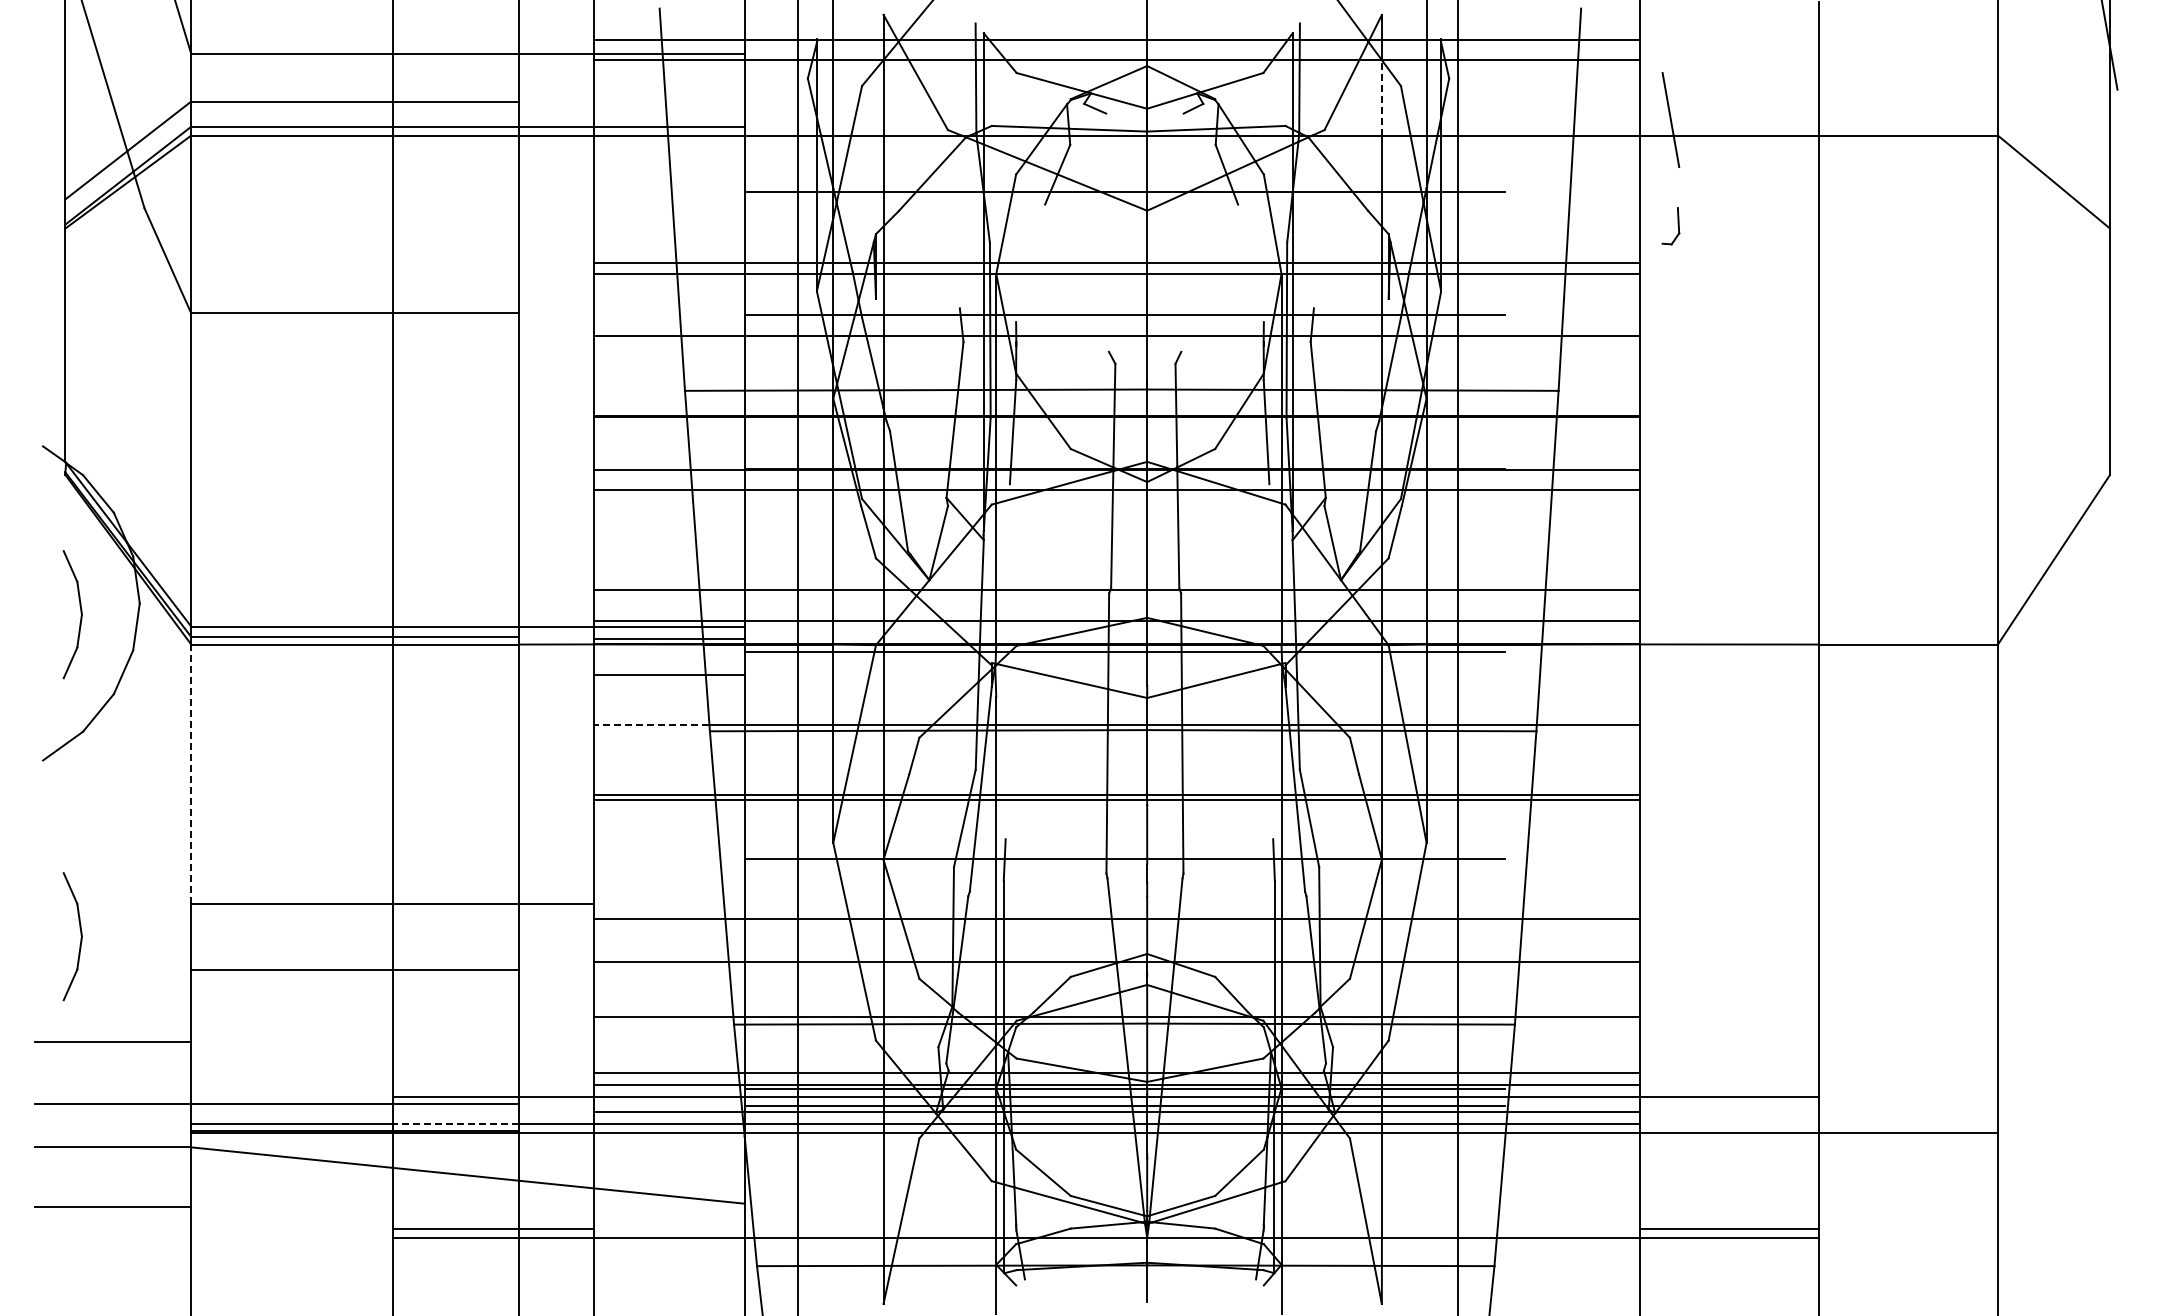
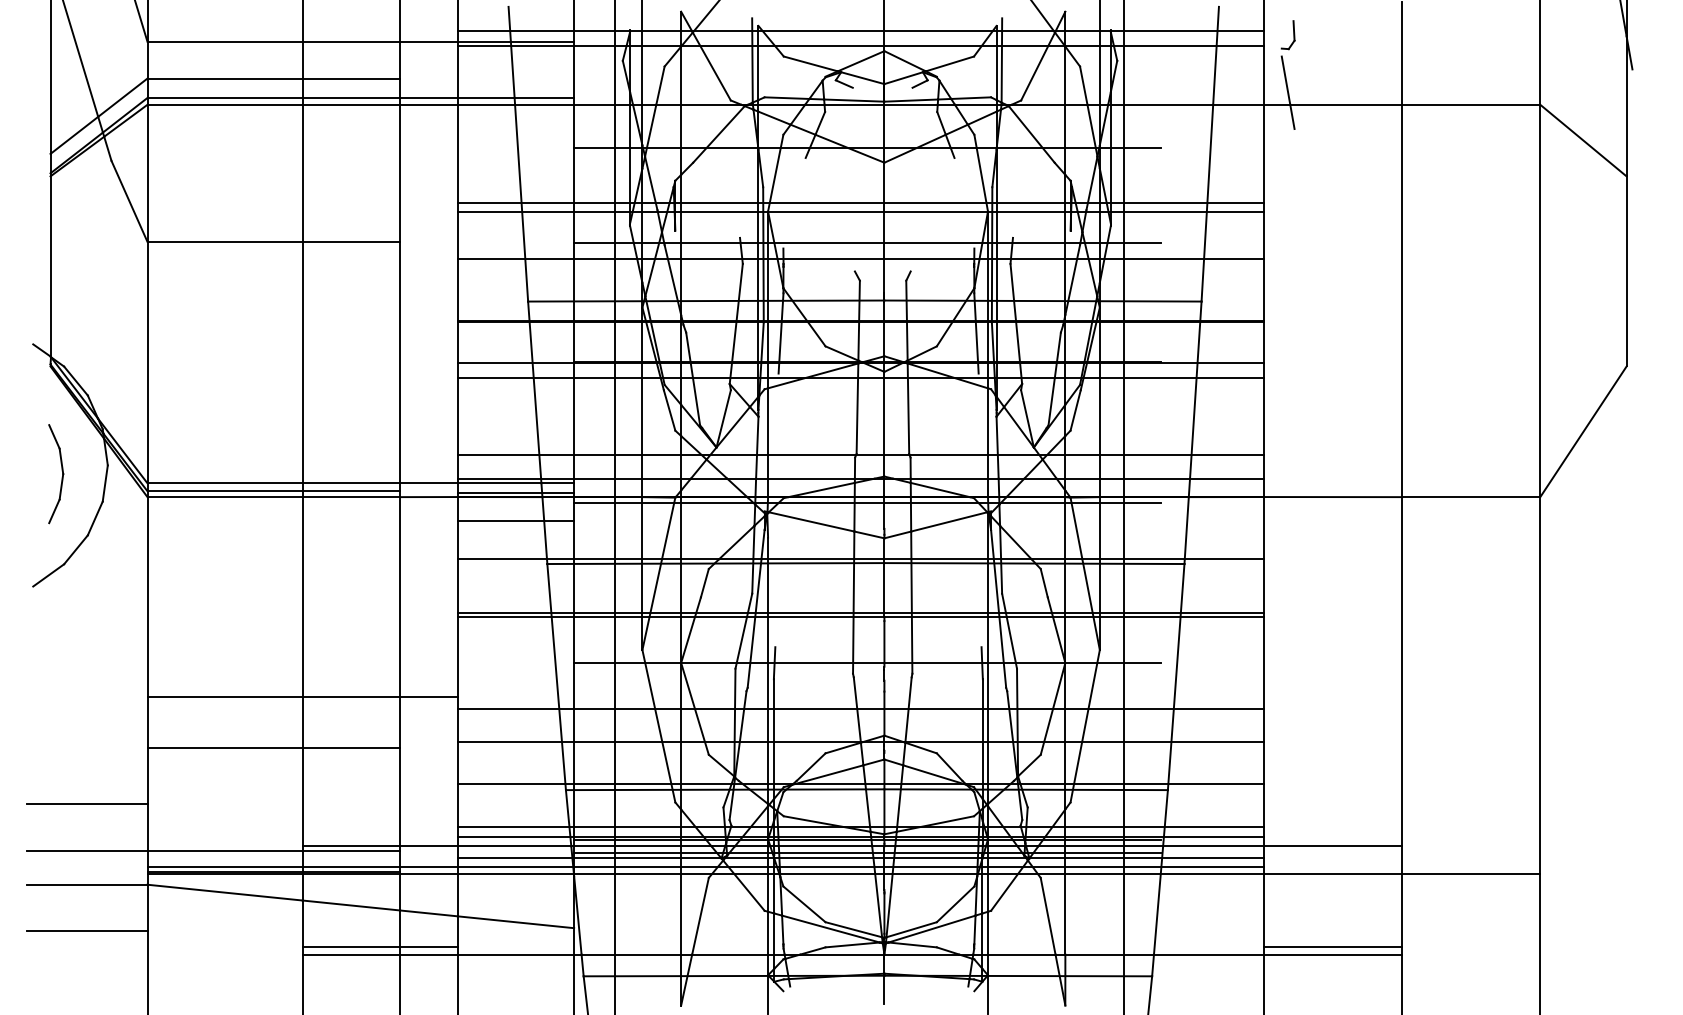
line: (1381, 97) -> (1065, 75), dashed -> solid
part: (1677, 225) -> (1293, 34), moved
line: (651, 724) -> (502, 558), dashed -> solid
line: (191, 774) -> (147, 597), dashed -> solid
part: (80, 935) -> (62, 721), removed
line: (455, 1124) -> (351, 867), dashed -> solid

